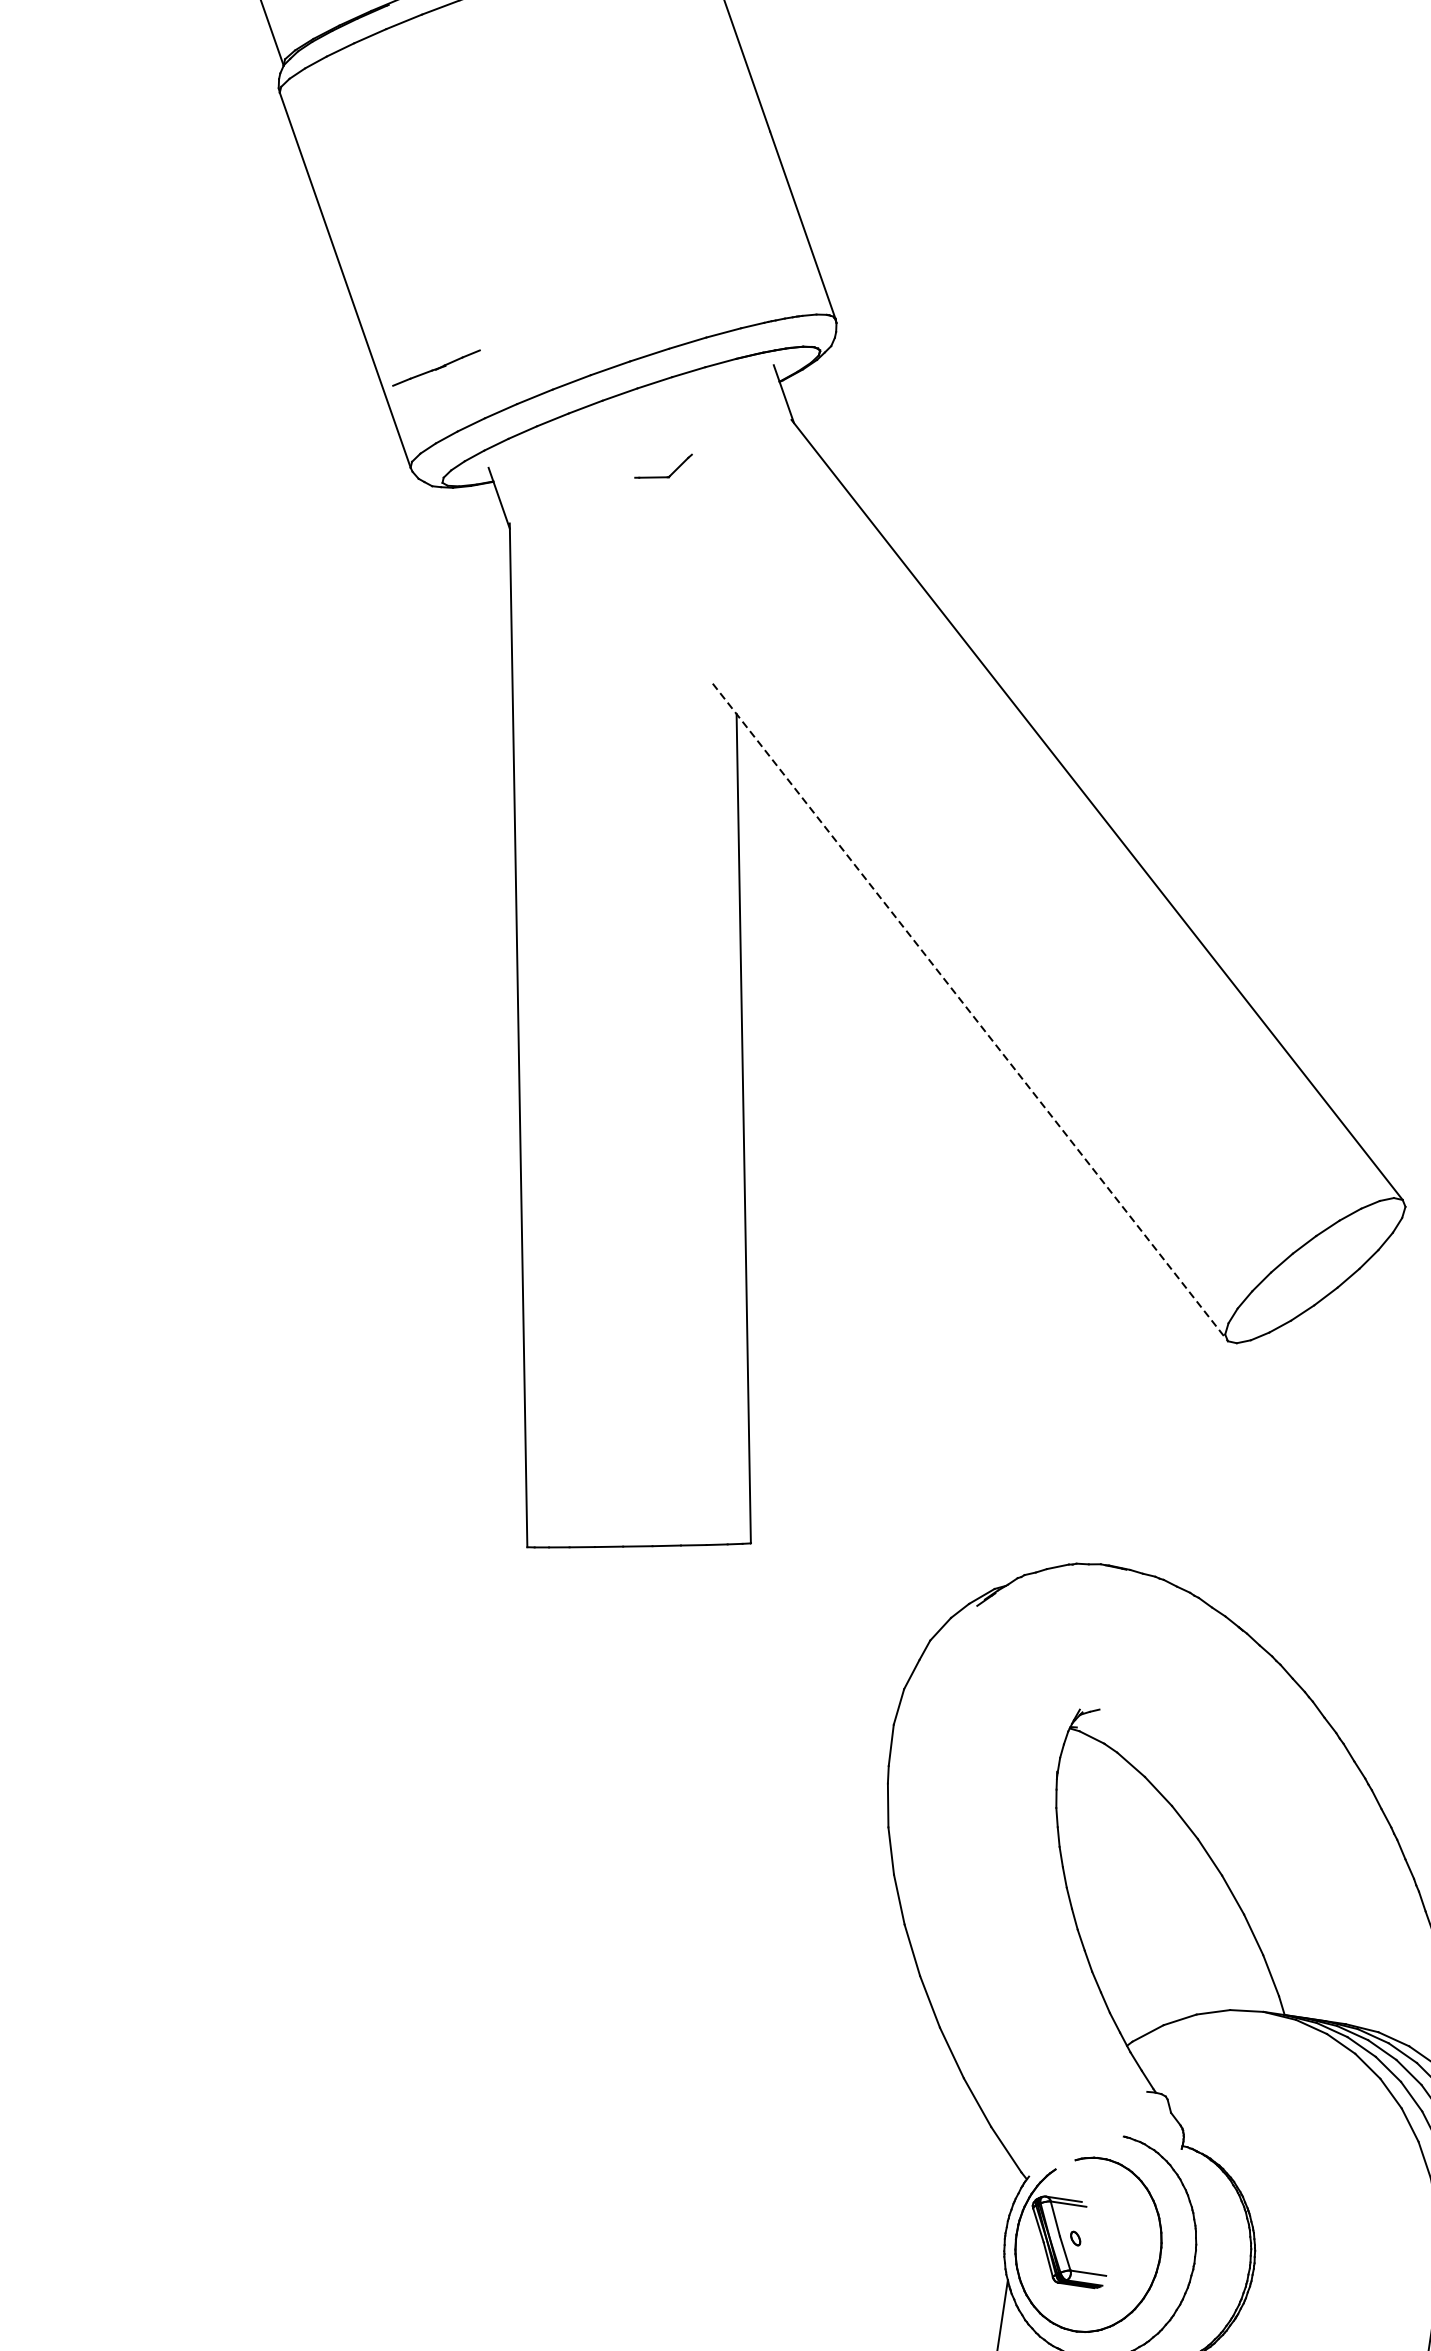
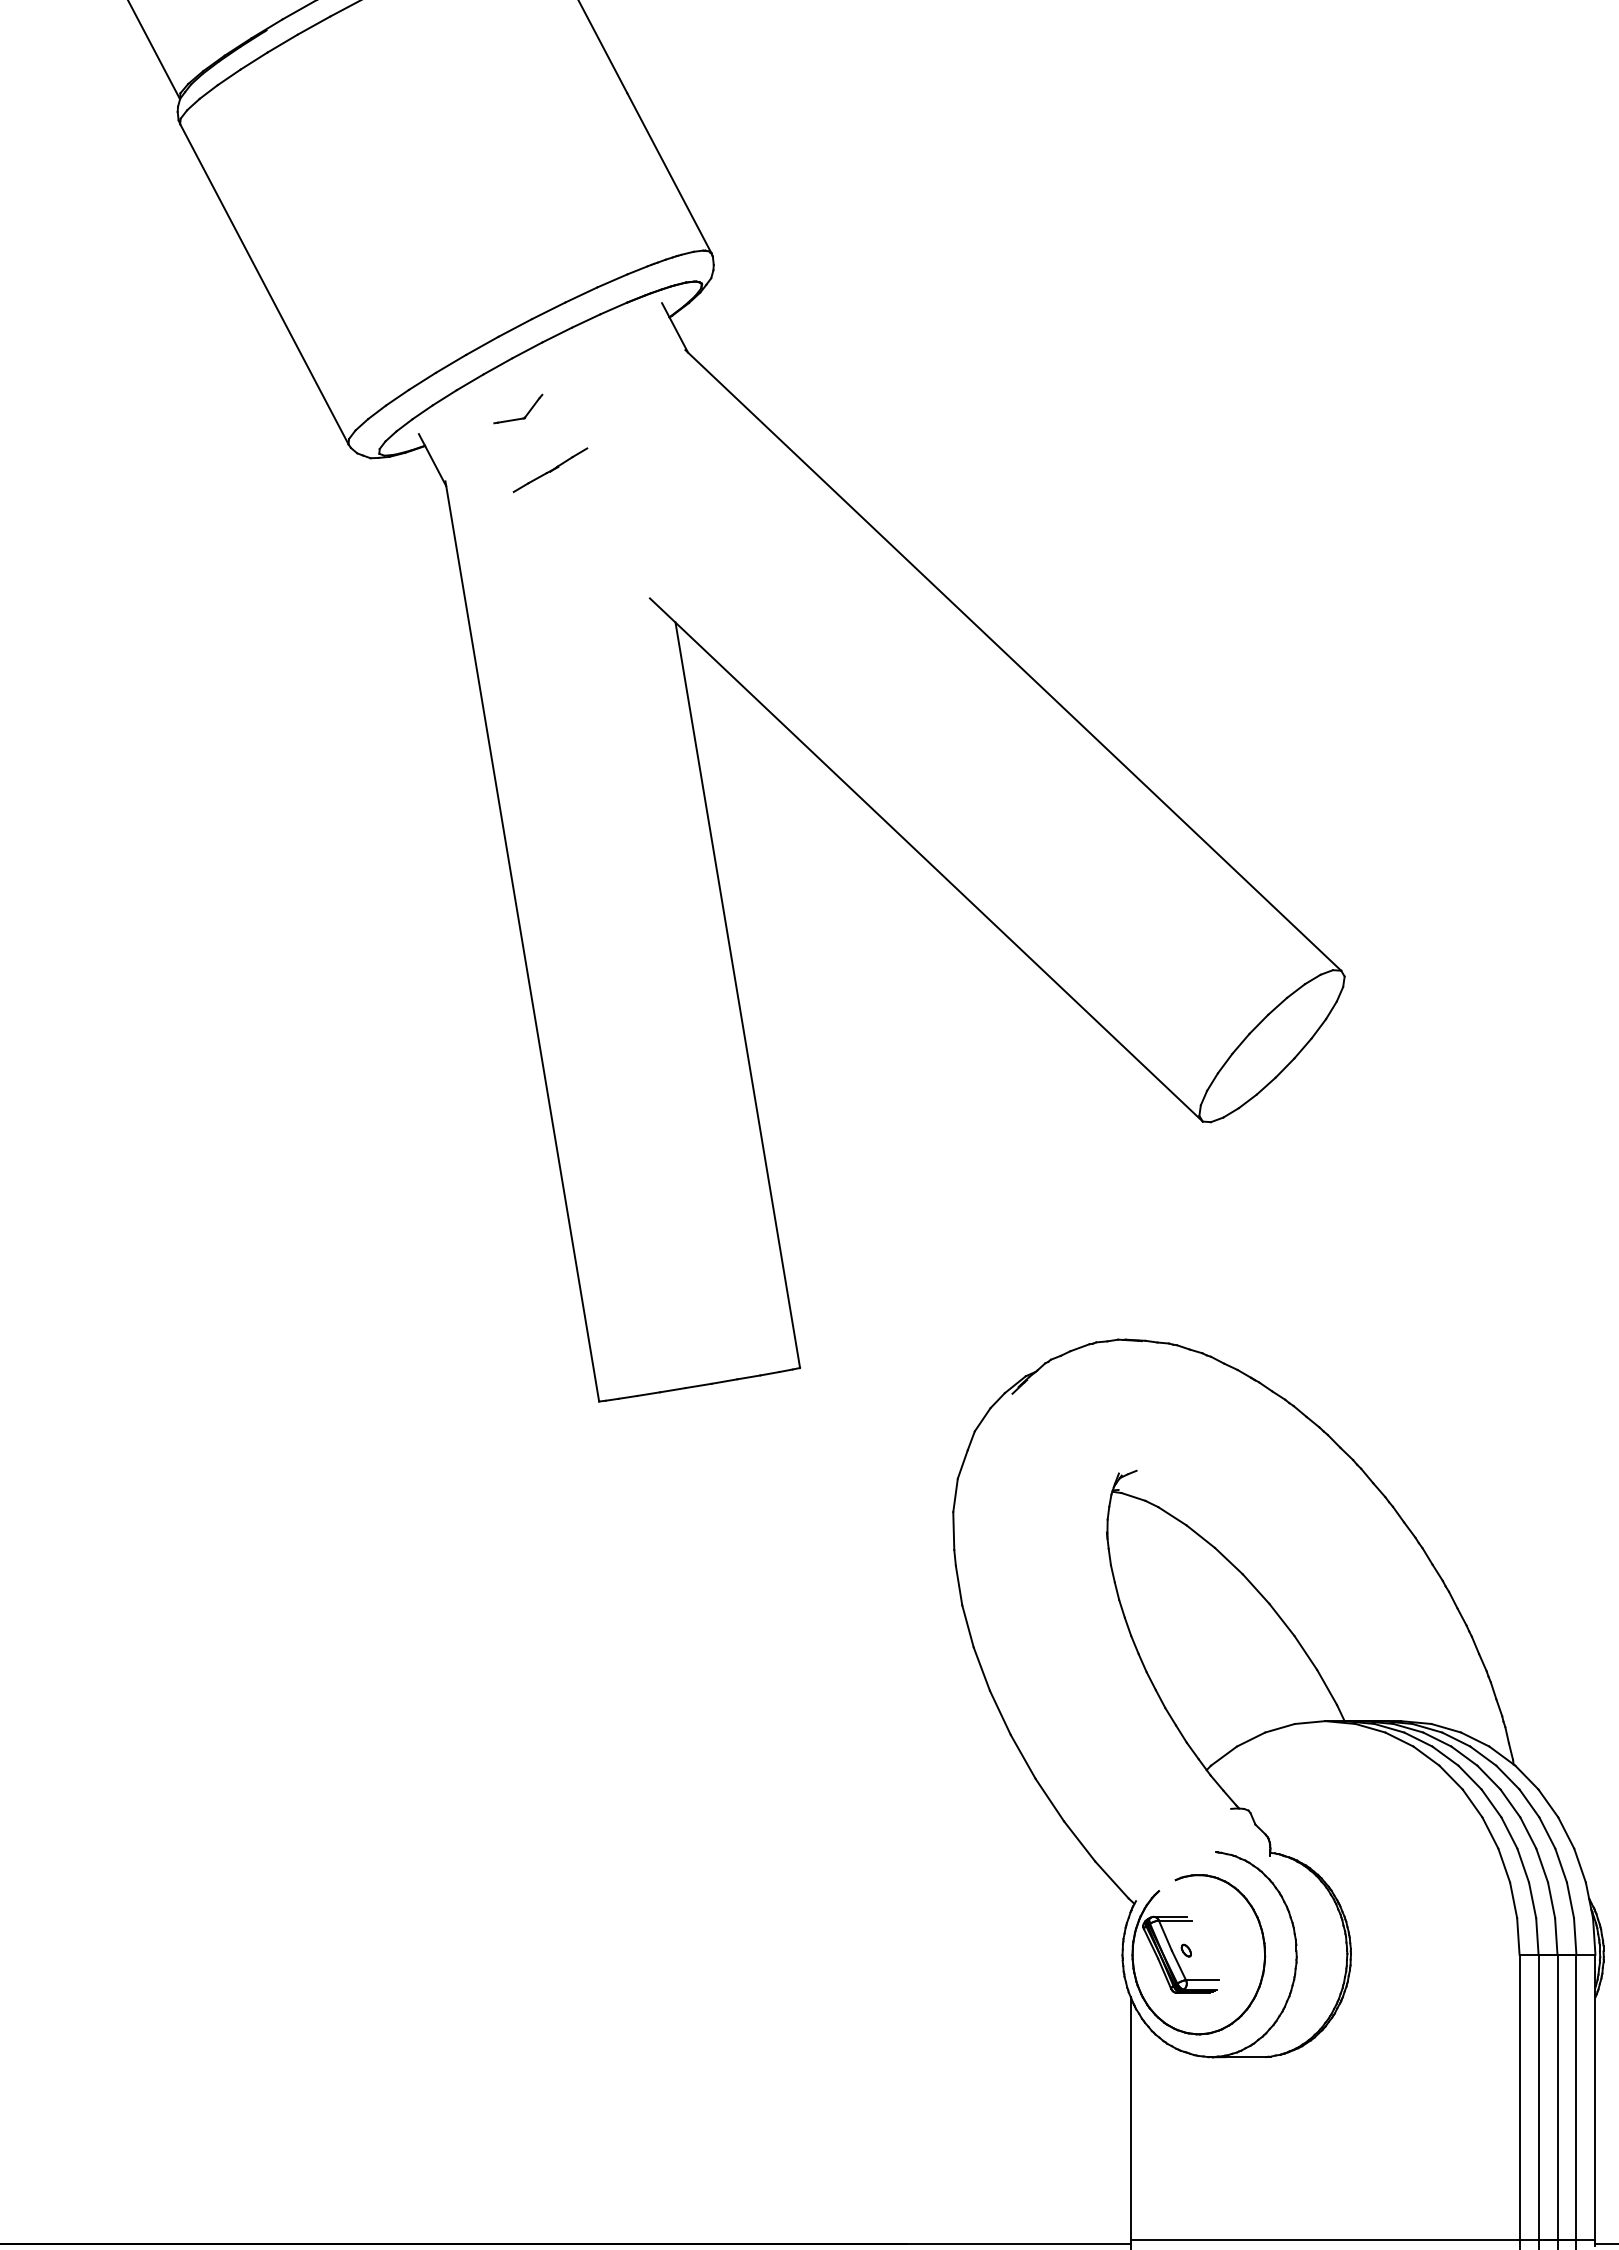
part: (436, 367) -> (550, 469), moved
part: (671, 472) -> (526, 413), moved
line: (970, 1013) -> (926, 860), dashed -> solid

